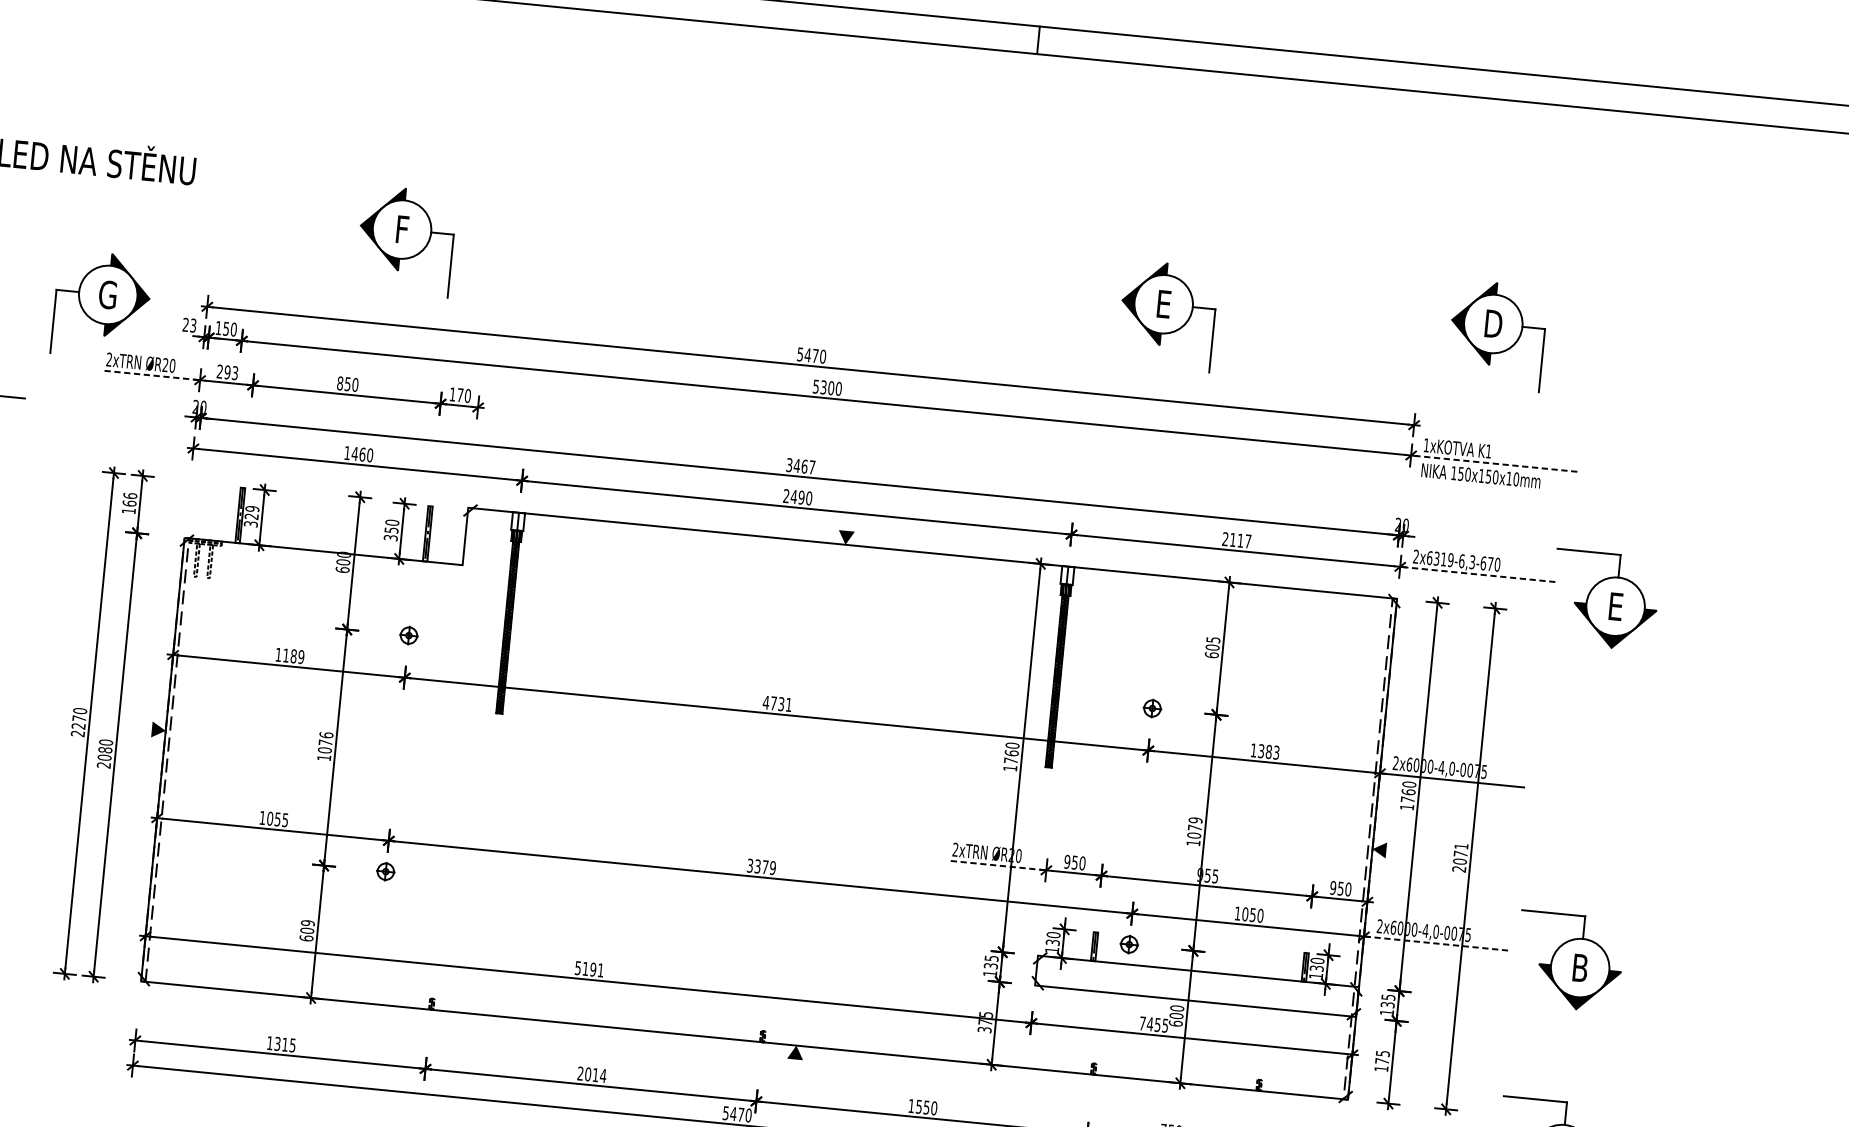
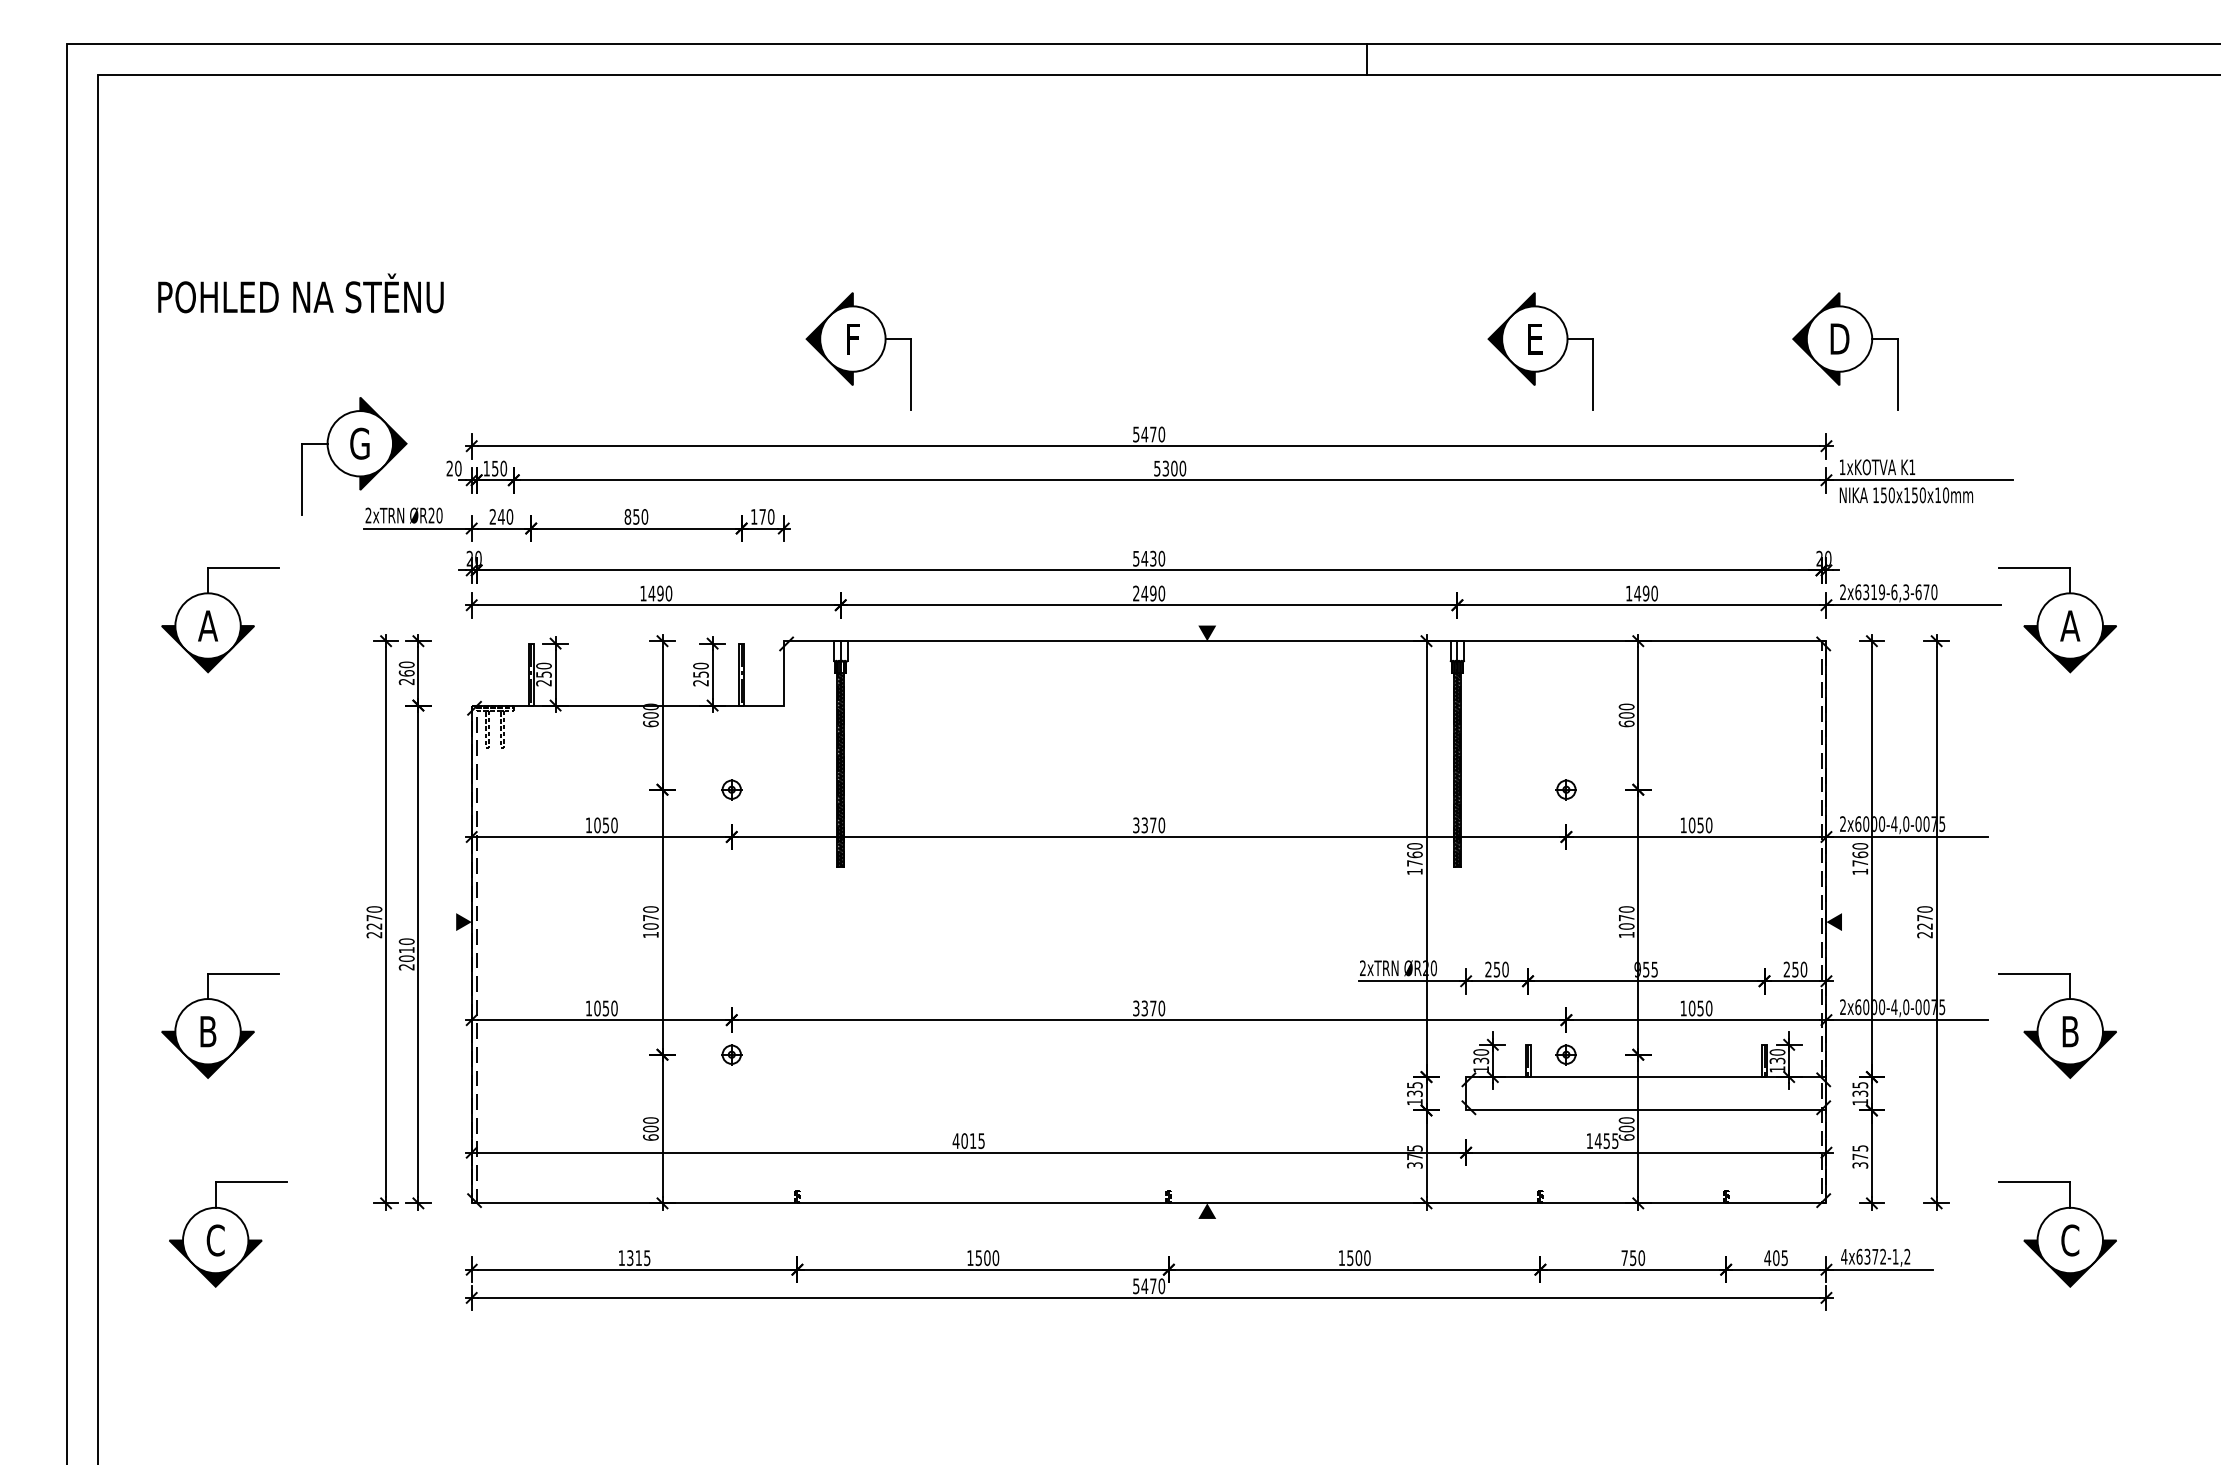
part: (406, 241) -> (858, 351), moved
text: (193, 325) -> (458, 468), 23 -> 20
part: (1497, 335) -> (1845, 351), moved
text: (231, 372) -> (505, 516), 293 -> 240
line: (152, 375) -> (418, 528), dashed -> solid
text: (362, 454) -> (660, 593), 1460 -> 1490
line: (1494, 463) -> (1919, 480), dashed -> solid
text: (801, 466) -> (1149, 558), 3467 -> 5430
text: (129, 503) -> (406, 673), 166 -> 260
text: (251, 516) -> (543, 674), 329 -> 250
text: (390, 538) -> (700, 683), 350 -> 250
text: (1236, 540) -> (1641, 593), 2117 -> 1490
line: (1477, 574) -> (1913, 605), dashed -> solid
text: (1615, 606) -> (2070, 625), E -> A
text: (1213, 639) -> (1626, 706), 605 -> 600
text: (293, 656) -> (605, 825), 1189 -> 1050
text: (777, 703) -> (1148, 825), 4731 -> 3370
text: (326, 735) -> (650, 909), 1076 -> 1070
text: (105, 749) -> (406, 949), 2080 -> 2010
text: (1268, 752) -> (1700, 825), 1383 -> 1050
text: (285, 820) -> (614, 1008), 1055 -> 1050
text: (1195, 820) -> (1626, 909), 1079 -> 1070
text: (1460, 853) -> (1924, 917), 2071 -> 2270
text: (1067, 861) -> (1488, 969), 950 -> 250
line: (998, 865) -> (1412, 981), dashed -> solid
text: (772, 868) -> (1161, 1008), 3379 -> 3370
text: (1332, 887) -> (1786, 969), 950 -> 250
text: (307, 923) -> (650, 1120), 609 -> 600
line: (1436, 943) -> (1907, 1020), dashed -> solid
text: (589, 969) -> (968, 1141), 5191 -> 4015
text: (1142, 1022) -> (1589, 1140), 7455 -> 1455
text: (1381, 1068) -> (1860, 1165), 175 -> 375
text: (592, 1075) -> (983, 1258), 2014 -> 1500
text: (926, 1107) -> (1358, 1257), 1550 -> 1500

